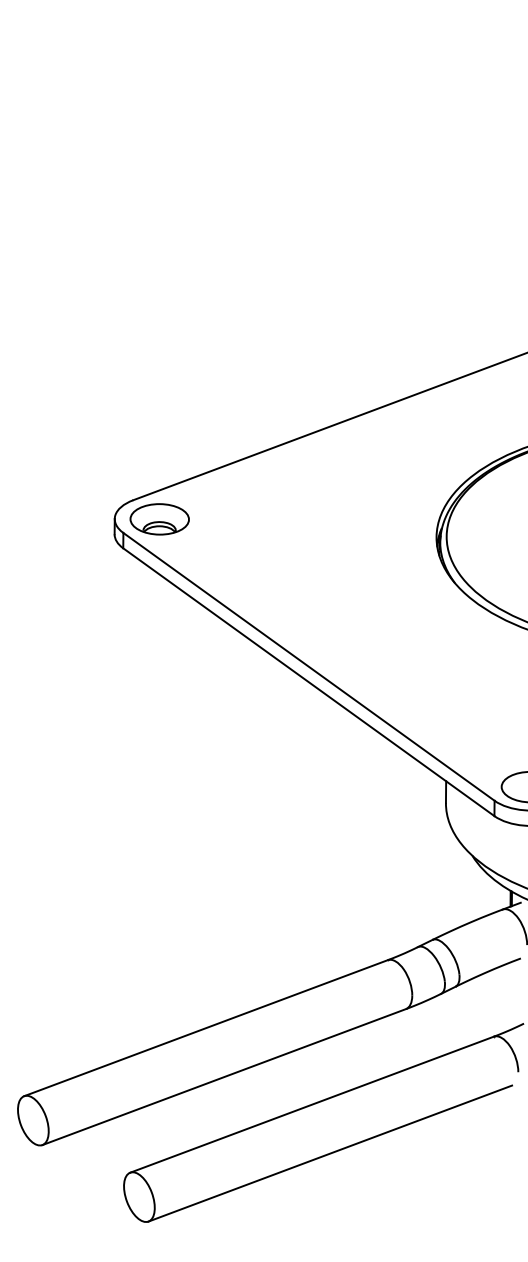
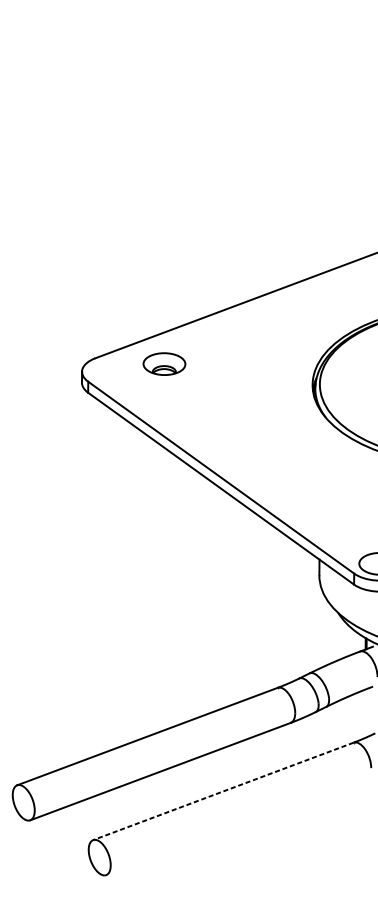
part: (159, 519) -> (164, 364), moved
line: (311, 1104) -> (223, 791), solid -> dashed
line: (330, 1153) -> (236, 826), removed

